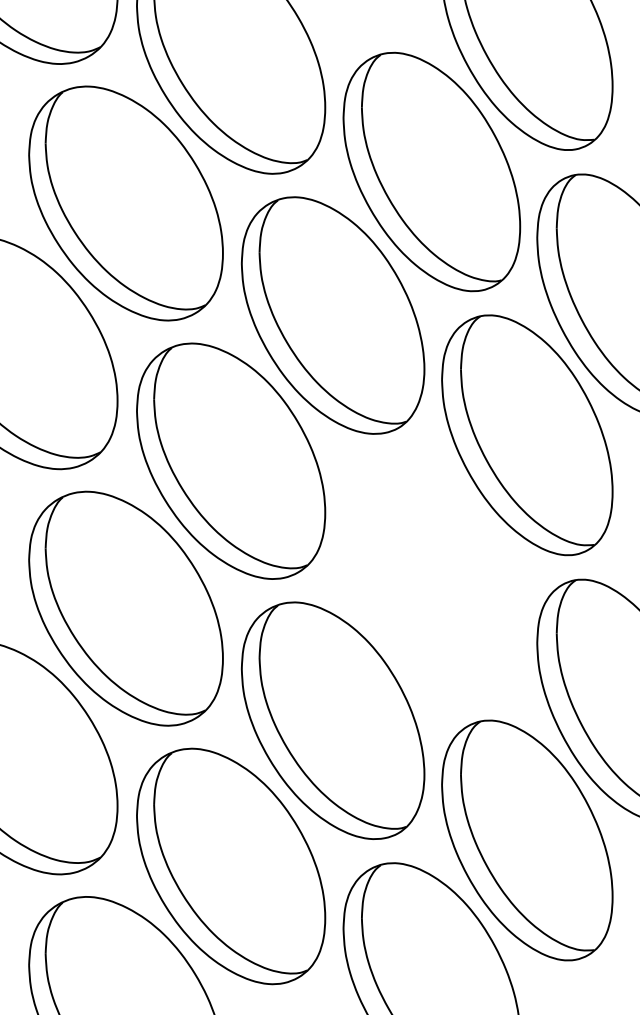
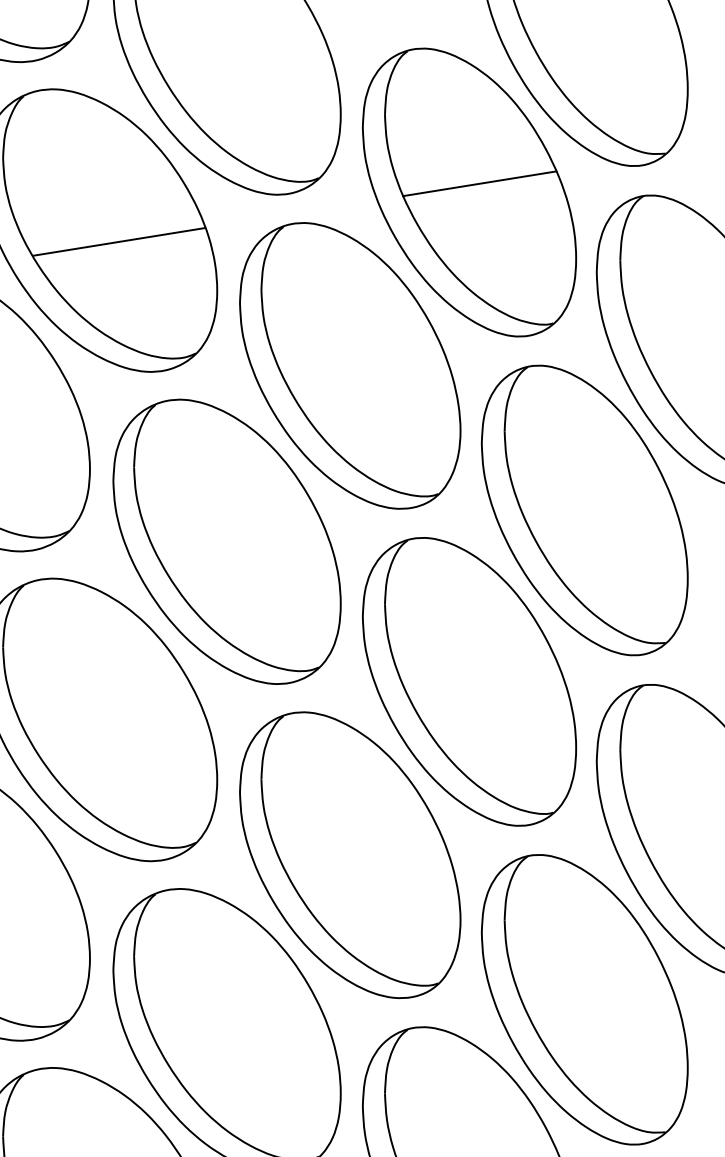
line: (439, 164) -> (478, 183), added
line: (141, 212) -> (118, 241), added
part: (431, 577) -> (469, 682), added

